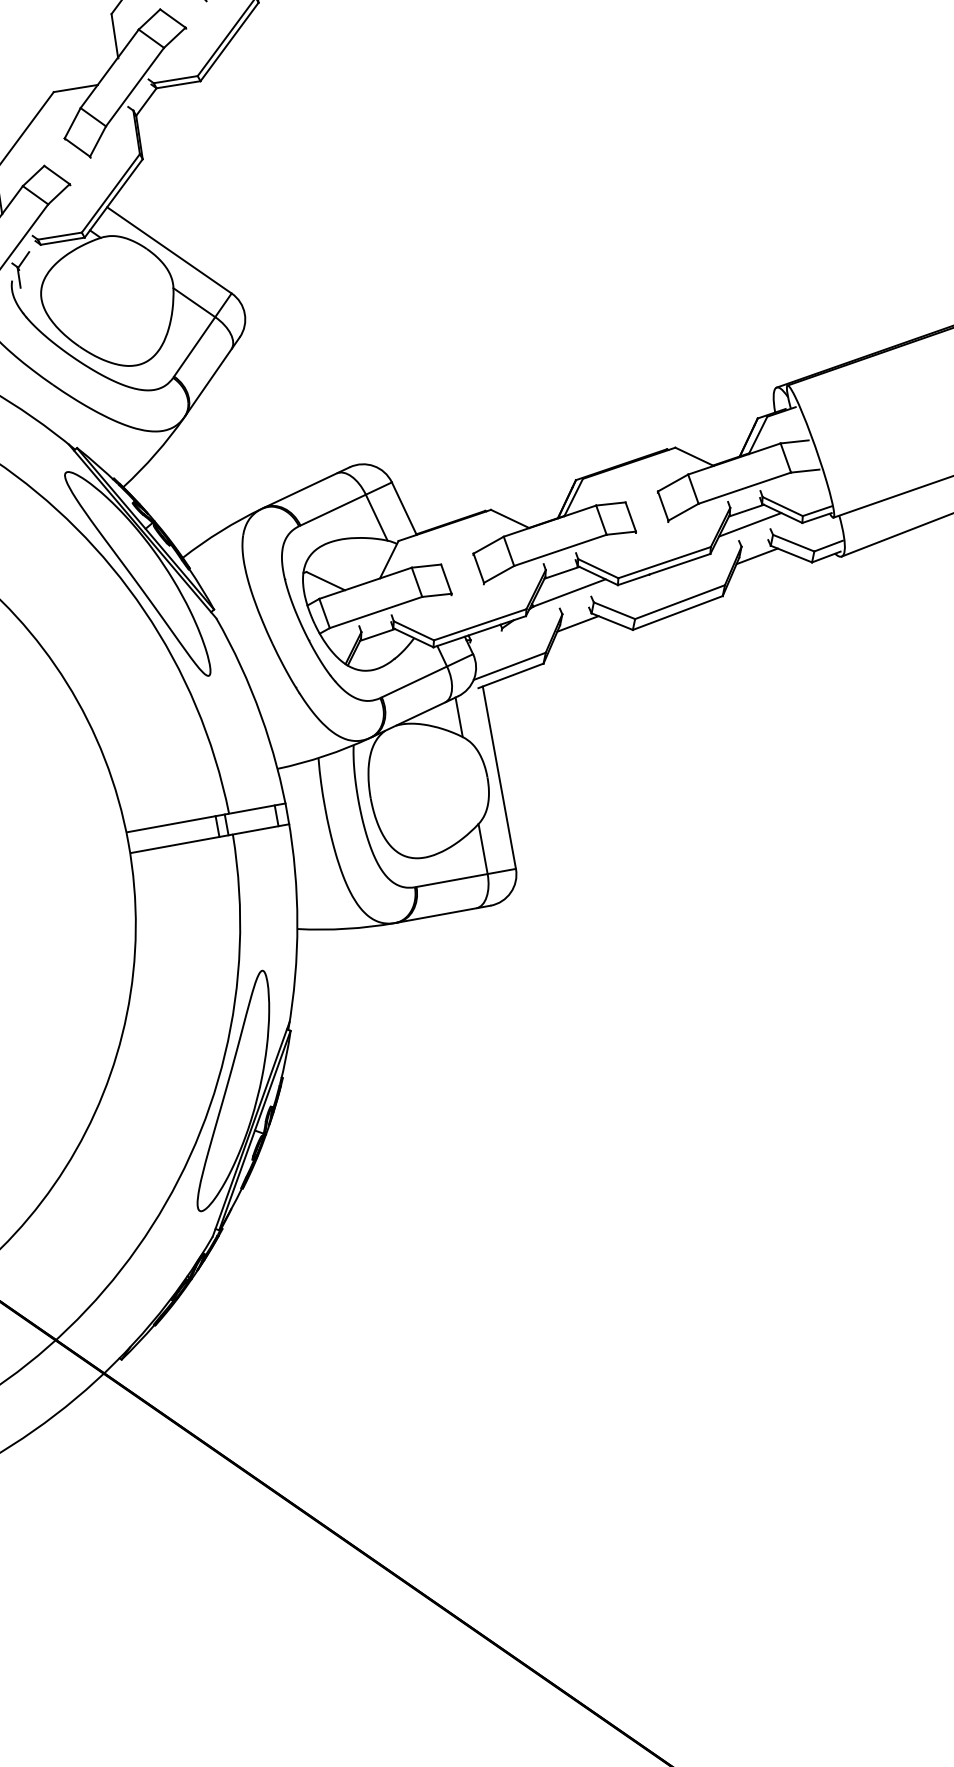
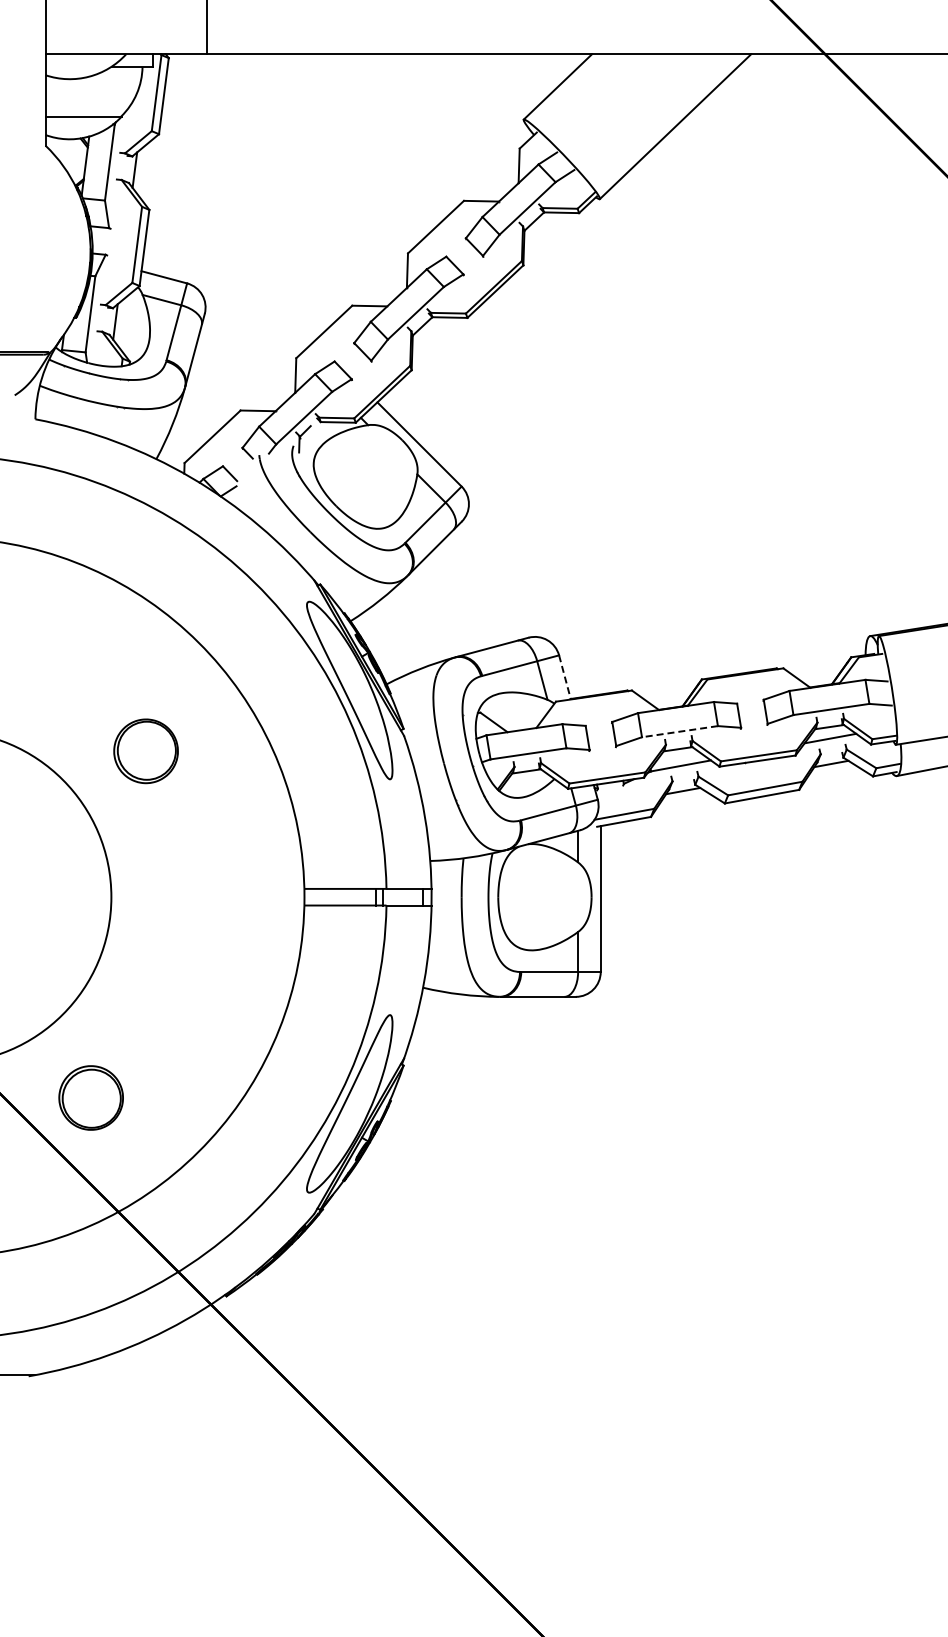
line: (404, 508) -> (565, 677), solid -> dashed
line: (559, 550) -> (679, 731), solid -> dashed

